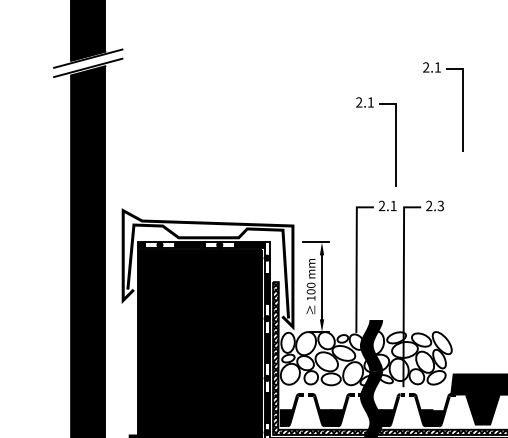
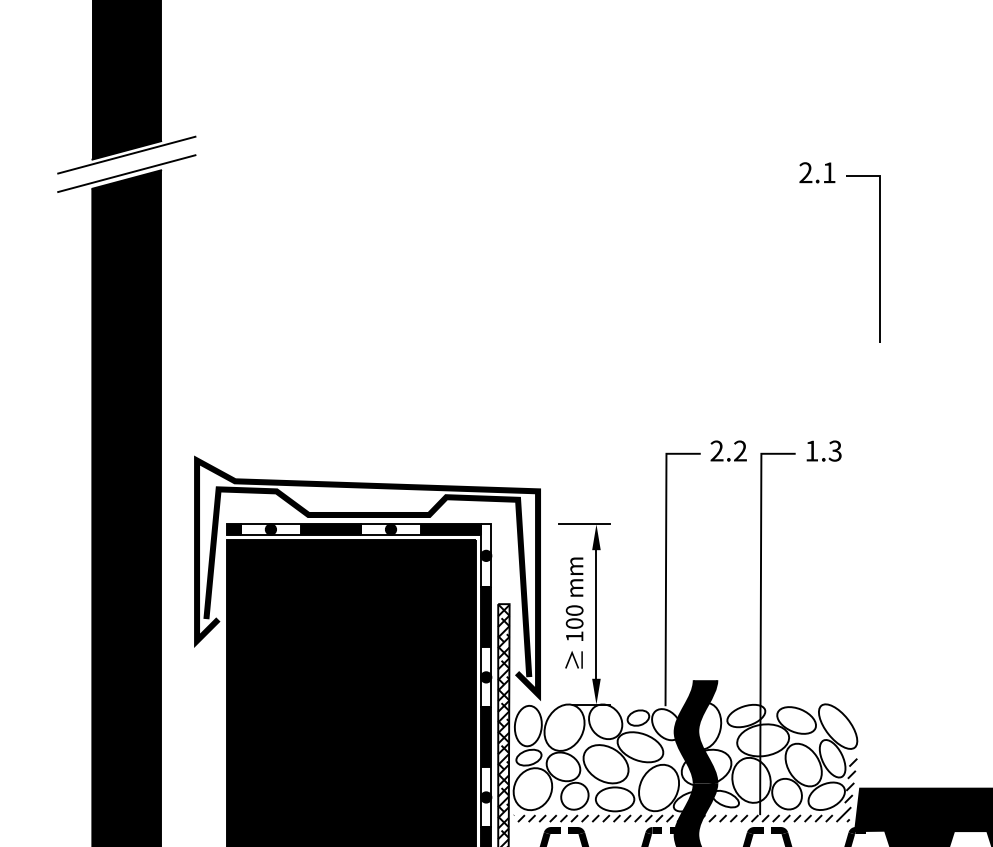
part: (395, 141) -> (744, 321), removed
text: (393, 205) -> (740, 450), 2.1 -> 2.2
text: (429, 205) -> (812, 450), 2.3 -> 1.3
hatch: (365, 374) -> (683, 789), added

